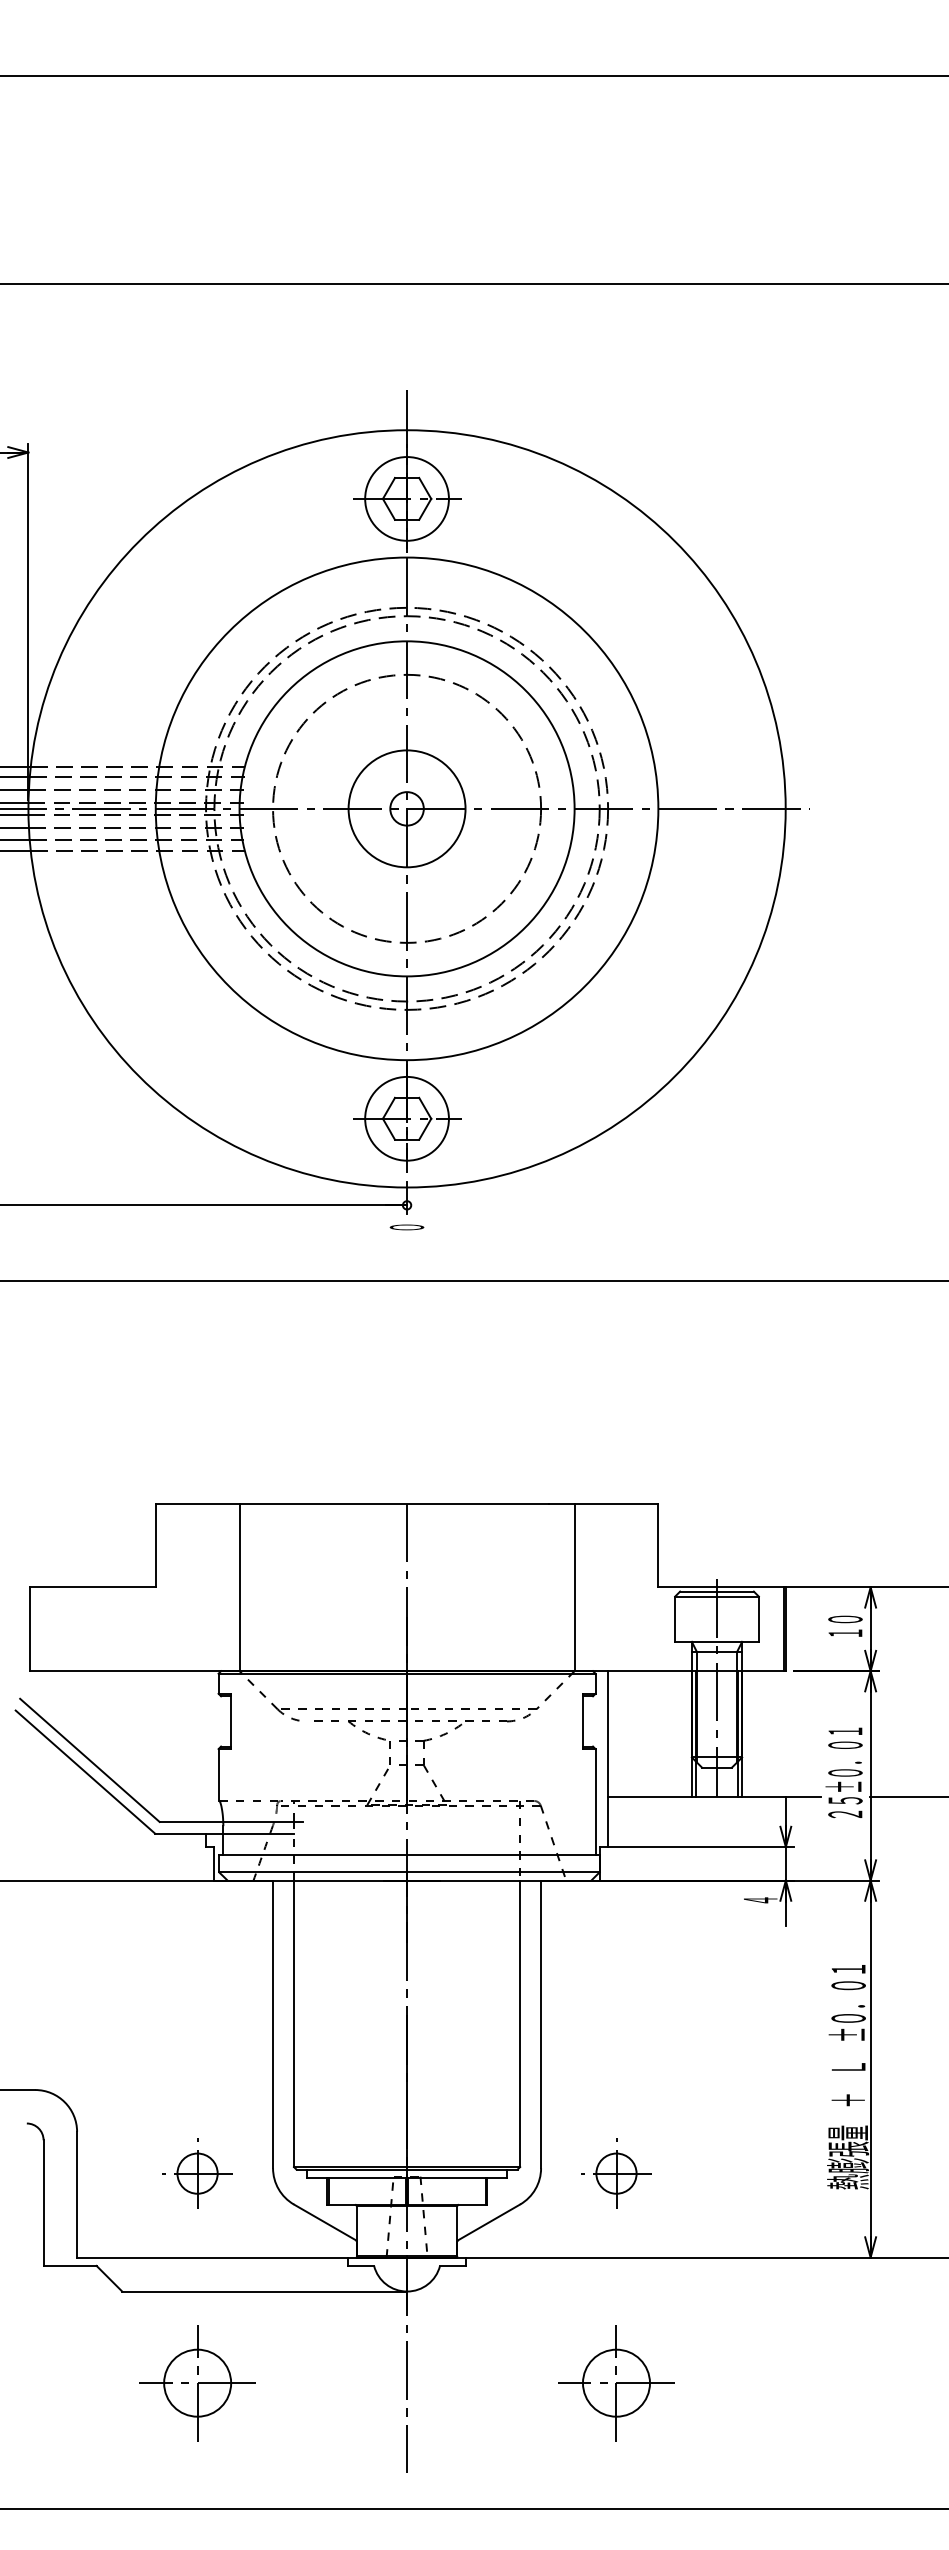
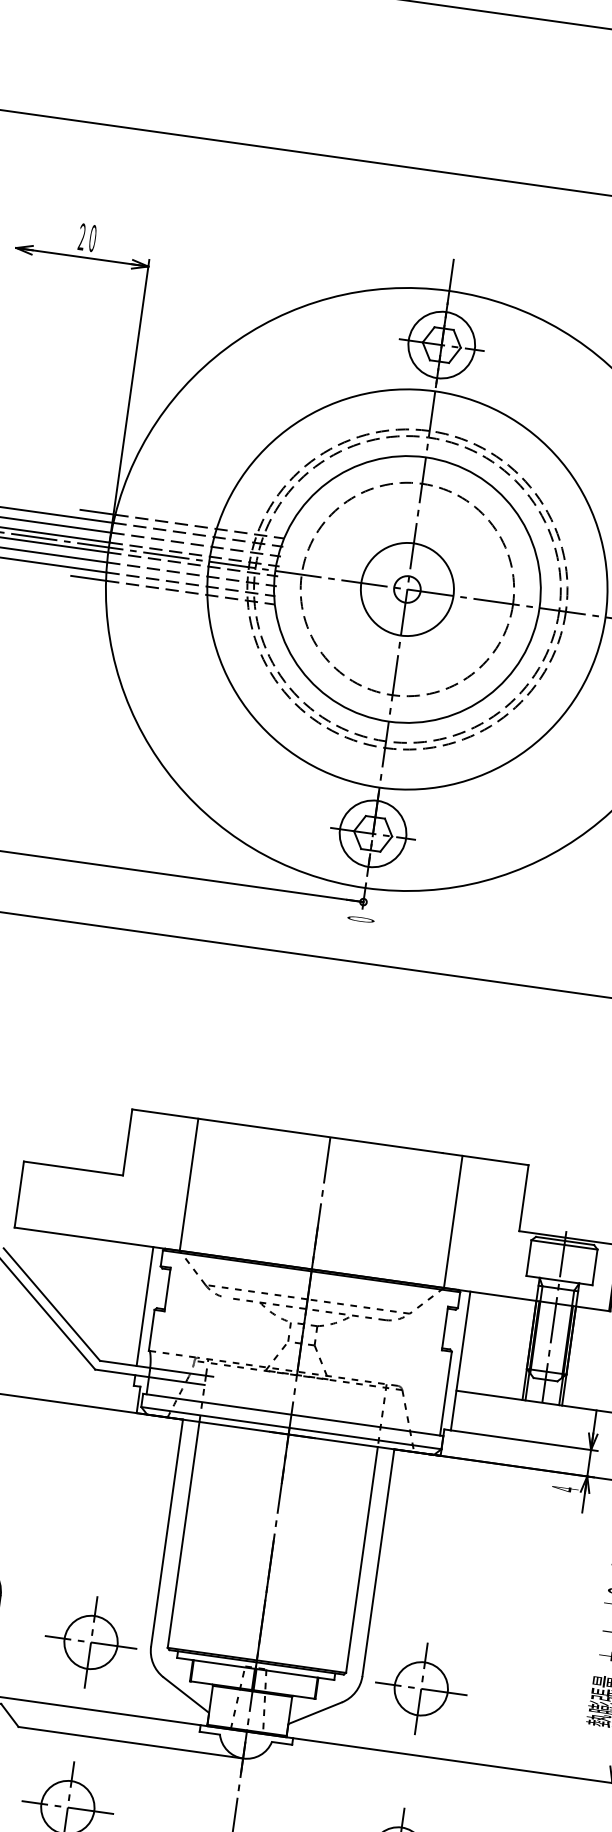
line: (206, 1746) -> (145, 1306), added
part: (197, 2173) -> (90, 1642), size x1.67
part: (616, 2173) -> (421, 1688), size x1.67

